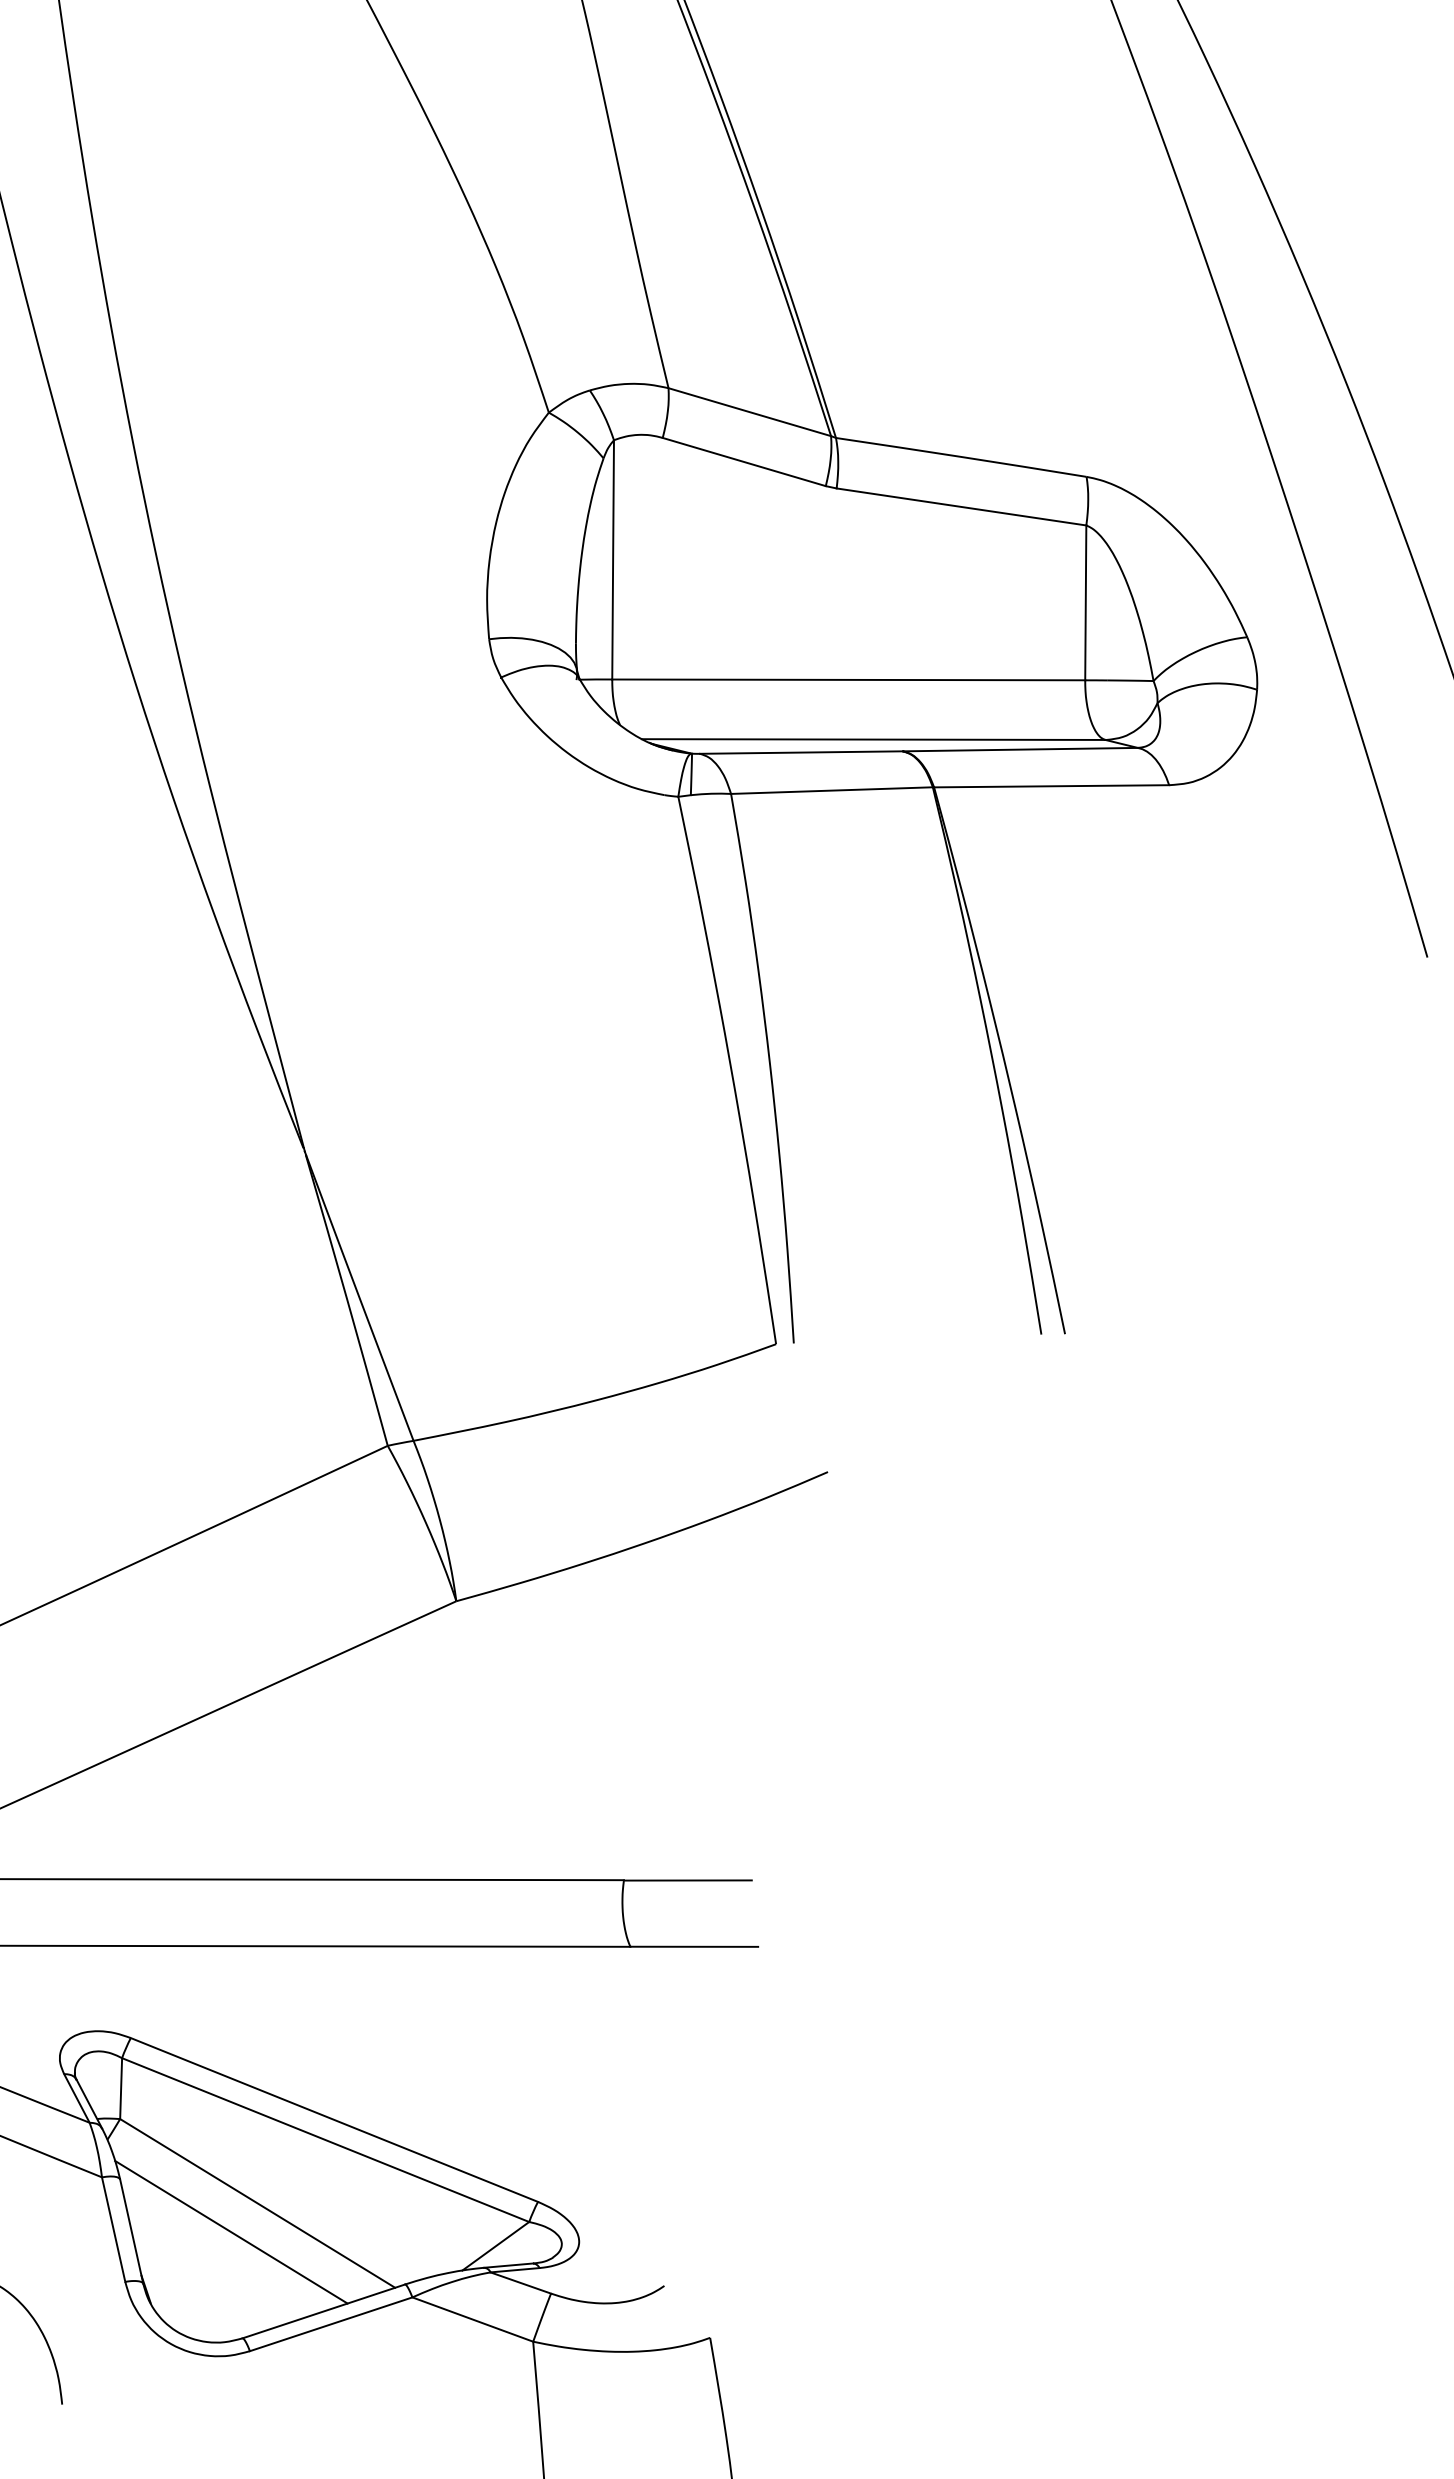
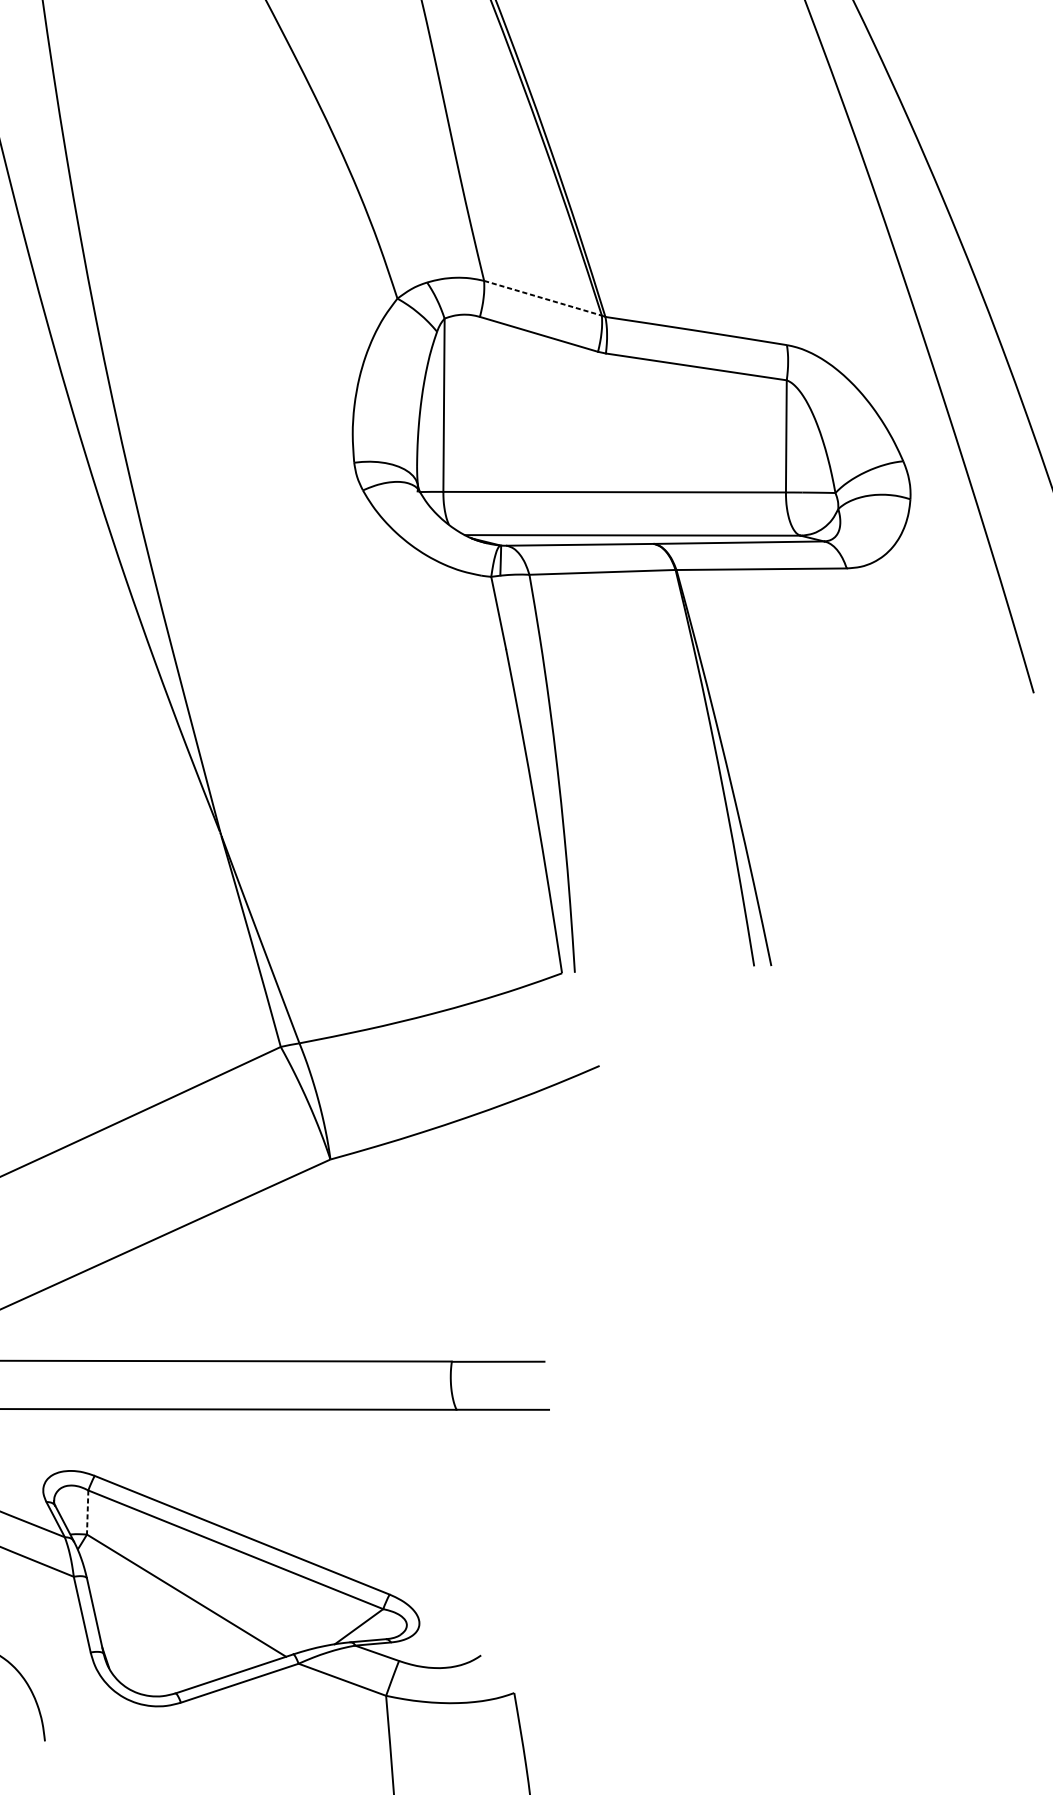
line: (749, 412) -> (542, 298), solid -> dashed
line: (121, 2089) -> (87, 1513), solid -> dashed
line: (231, 2231) -> (167, 1616), removed

